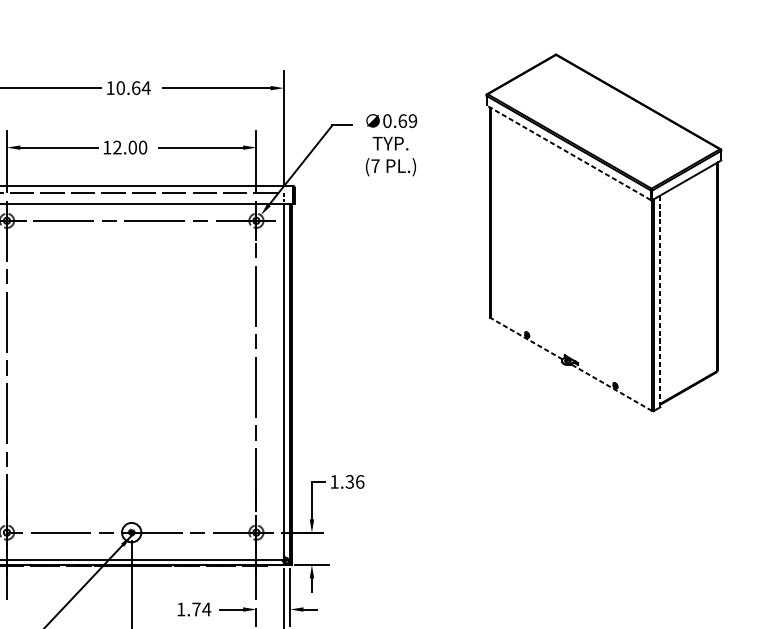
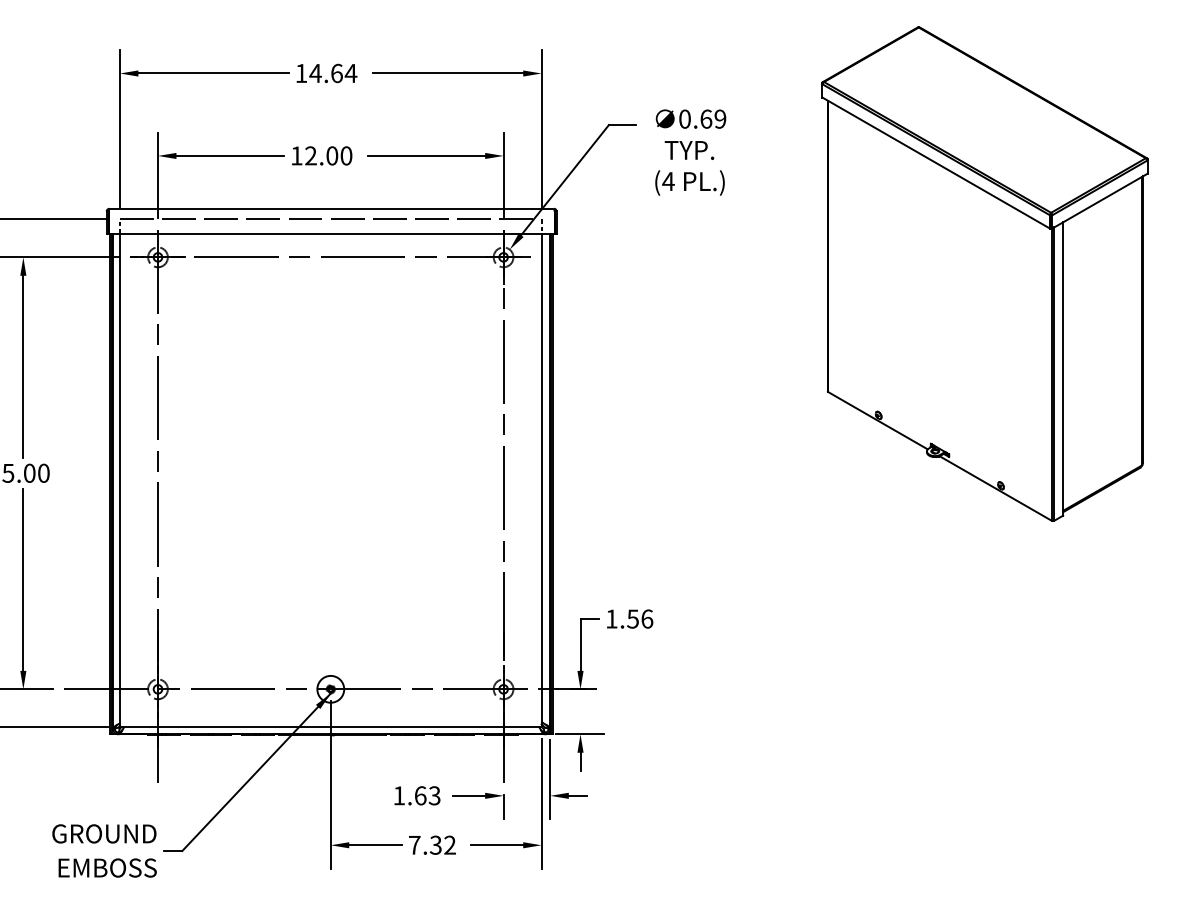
text: (120, 88) -> (315, 73), 10.64 -> 14.64
line: (568, 152) -> (935, 162), dashed -> solid
text: (375, 166) -> (668, 181), (7 -> (4
line: (660, 301) -> (1063, 369), dashed -> solid
line: (526, 338) -> (877, 420), dashed -> solid
line: (611, 387) -> (995, 488), dashed -> solid
text: (349, 481) -> (632, 618), 1.36 -> 1.56
text: (201, 609) -> (427, 795), 1.74 -> 1.63

